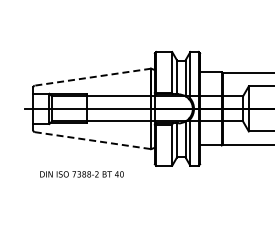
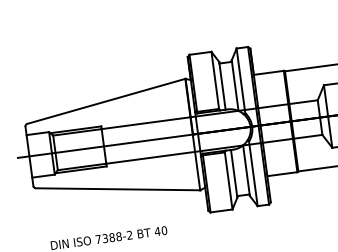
line: (92, 77) -> (105, 101), dashed -> solid
line: (92, 140) -> (117, 189), dashed -> solid

